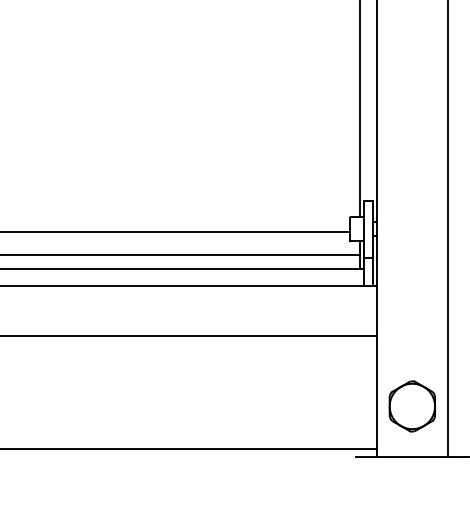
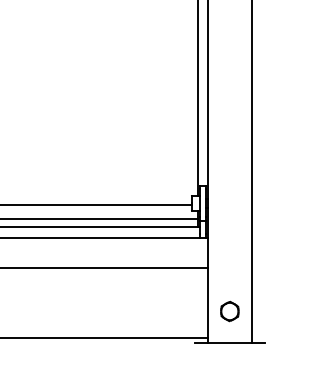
part: (411, 406) -> (229, 311), size x0.62

